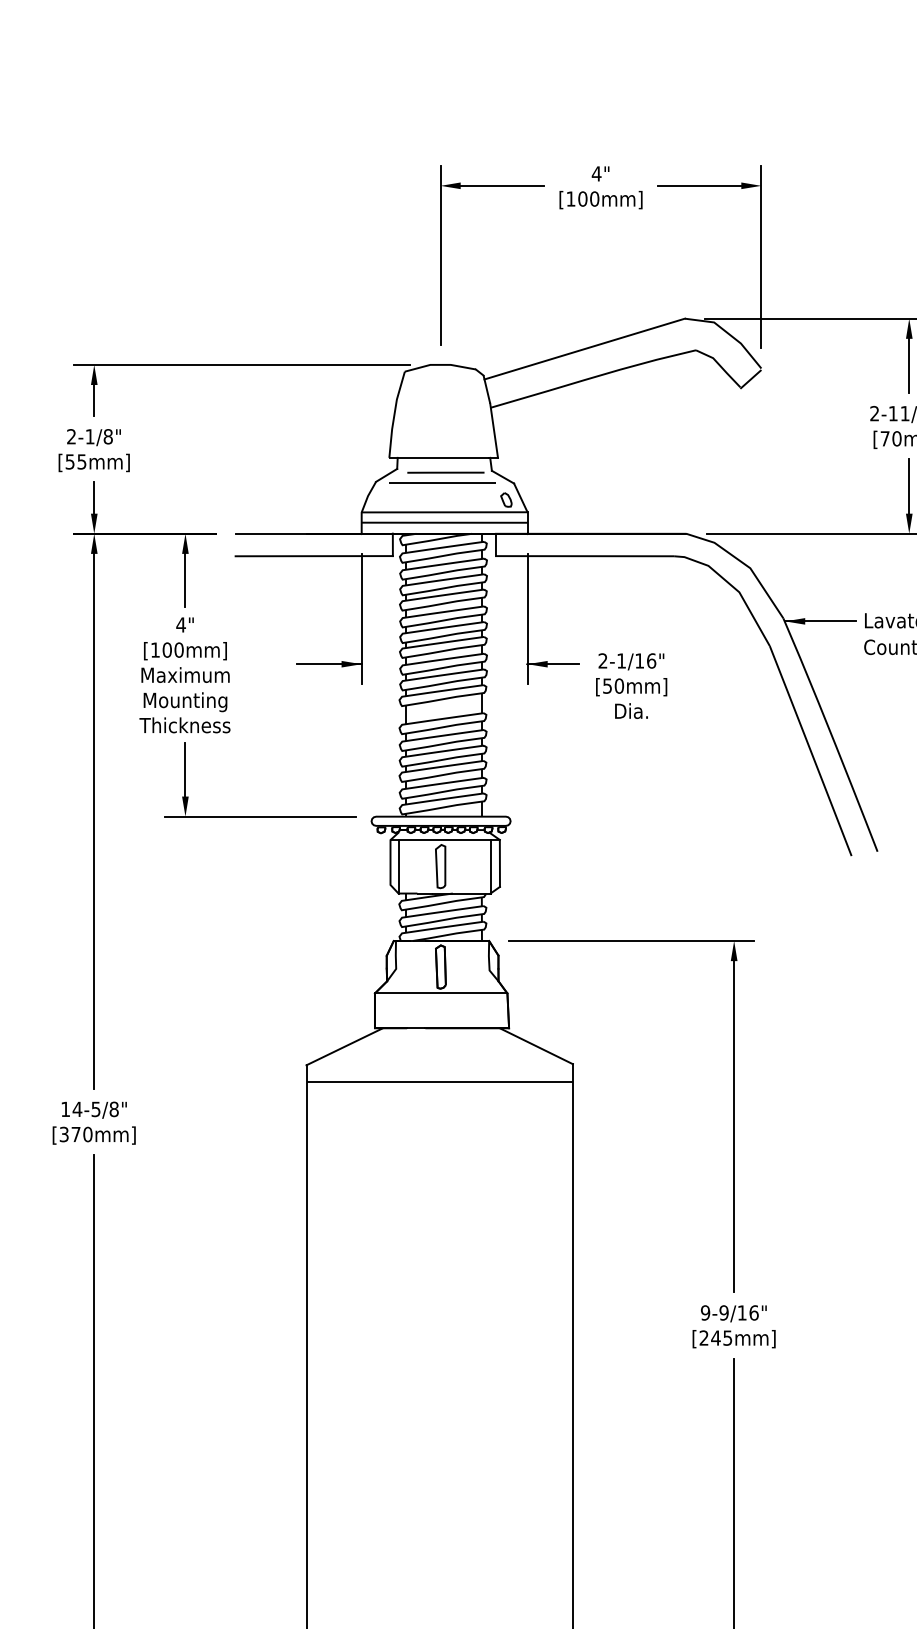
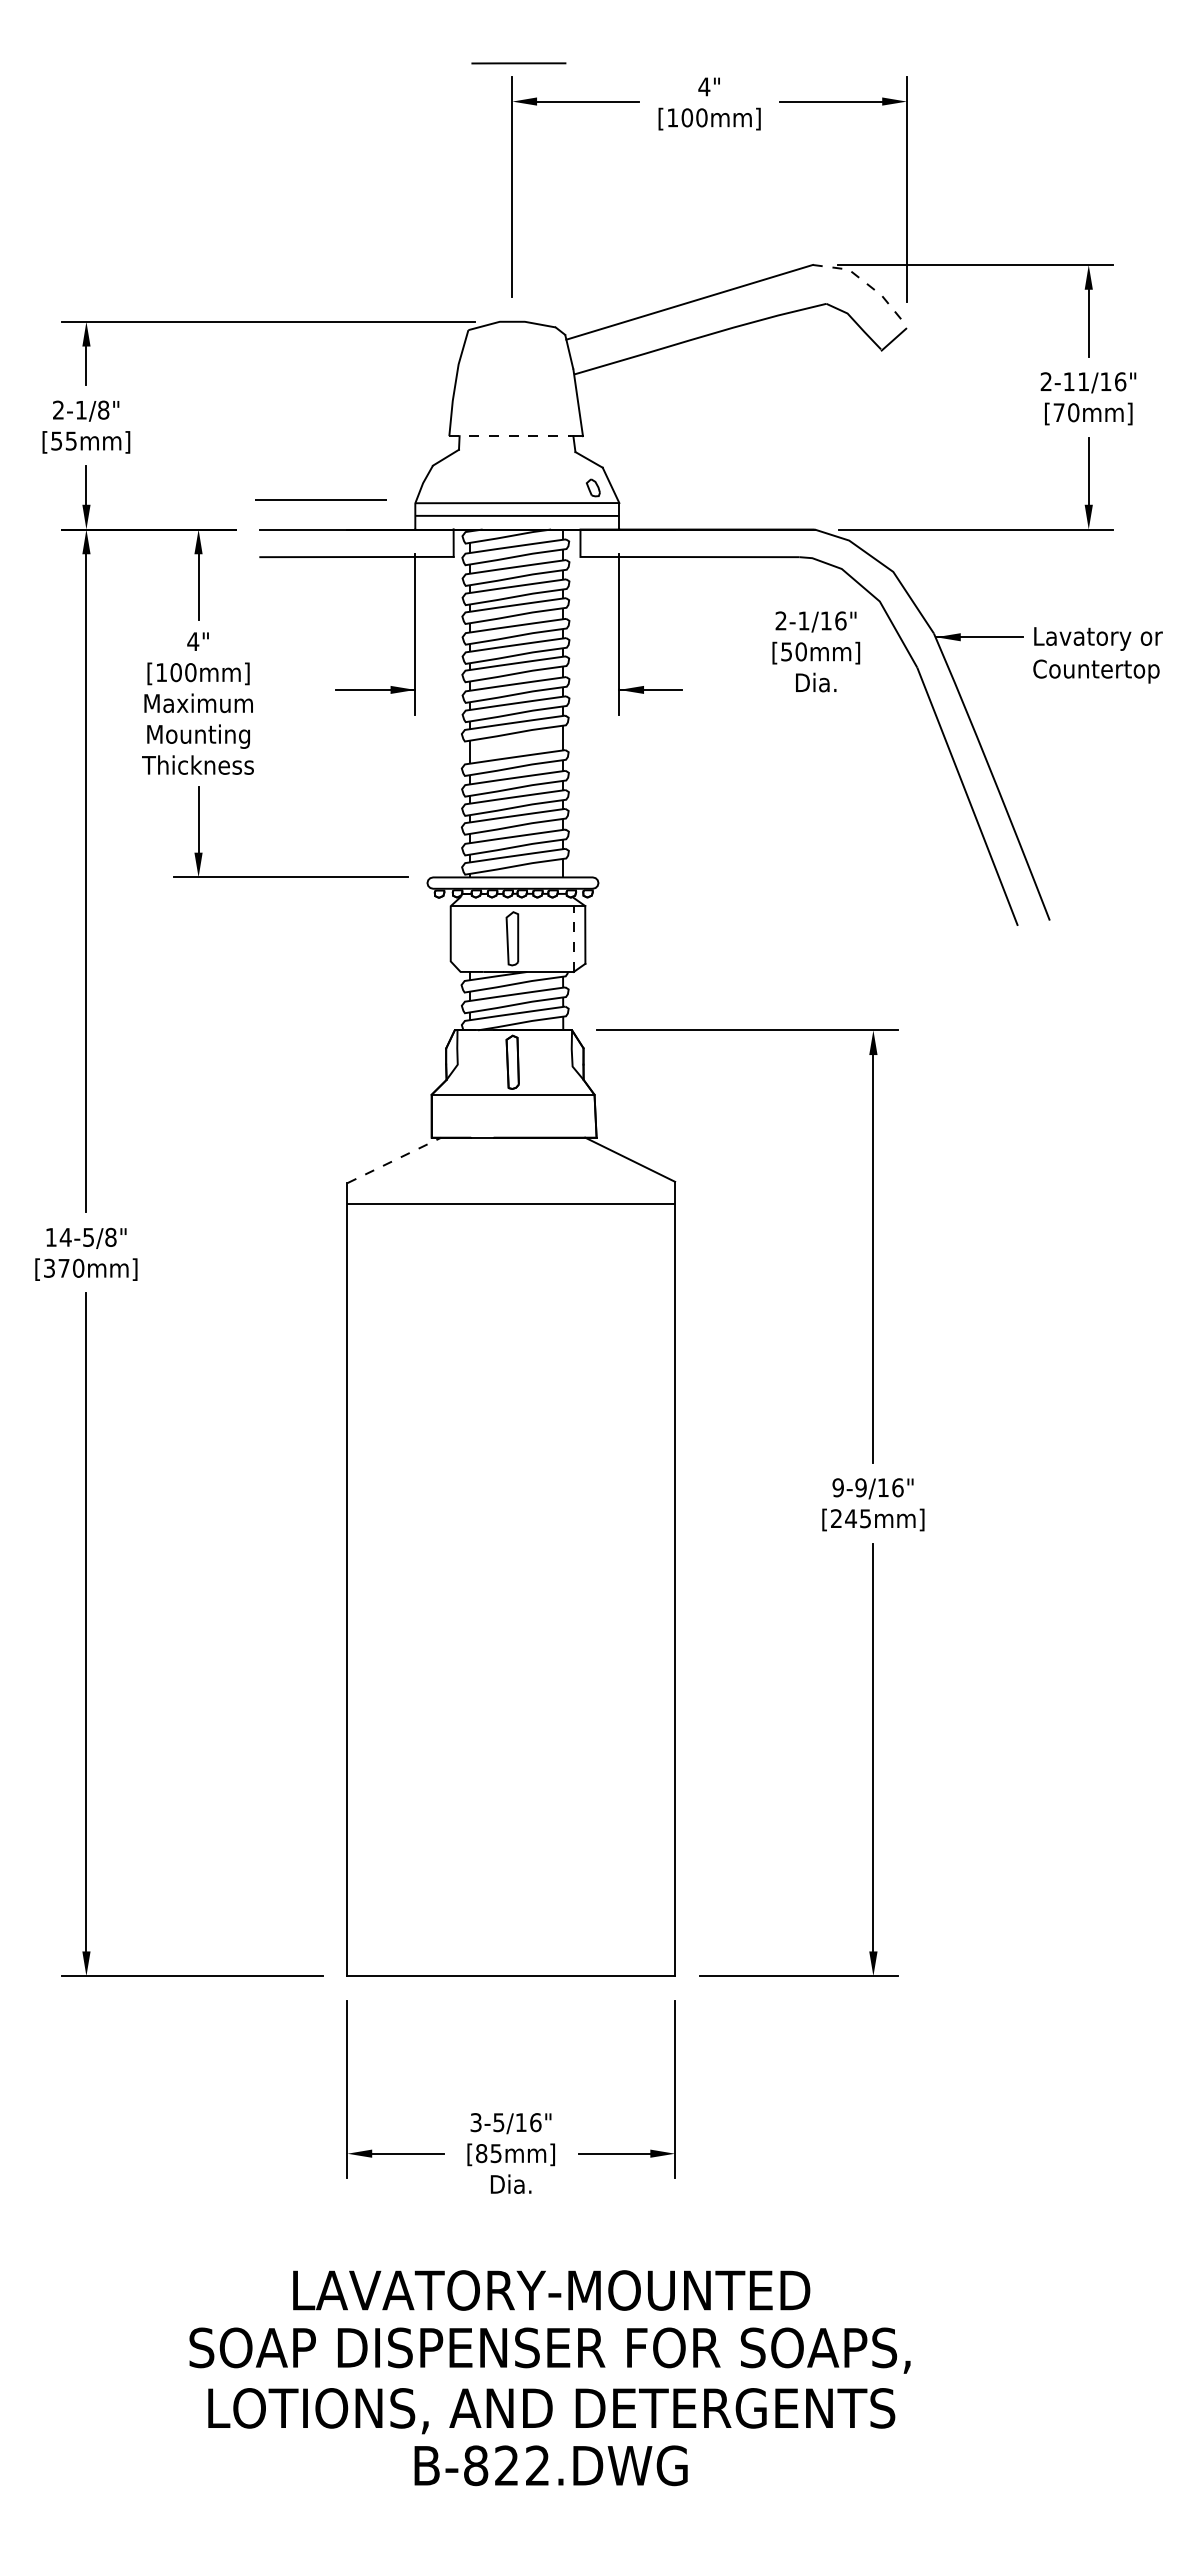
line: (728, 333) -> (866, 283), solid -> dashed
line: (439, 458) -> (510, 436), solid -> dashed
line: (445, 472) -> (518, 63), moved
line: (441, 482) -> (320, 499), moved
text: (631, 685) -> (816, 651), moved
line: (398, 866) -> (460, 938), removed
line: (490, 867) -> (573, 939), solid -> dashed
line: (344, 1046) -> (394, 1160), solid -> dashed

